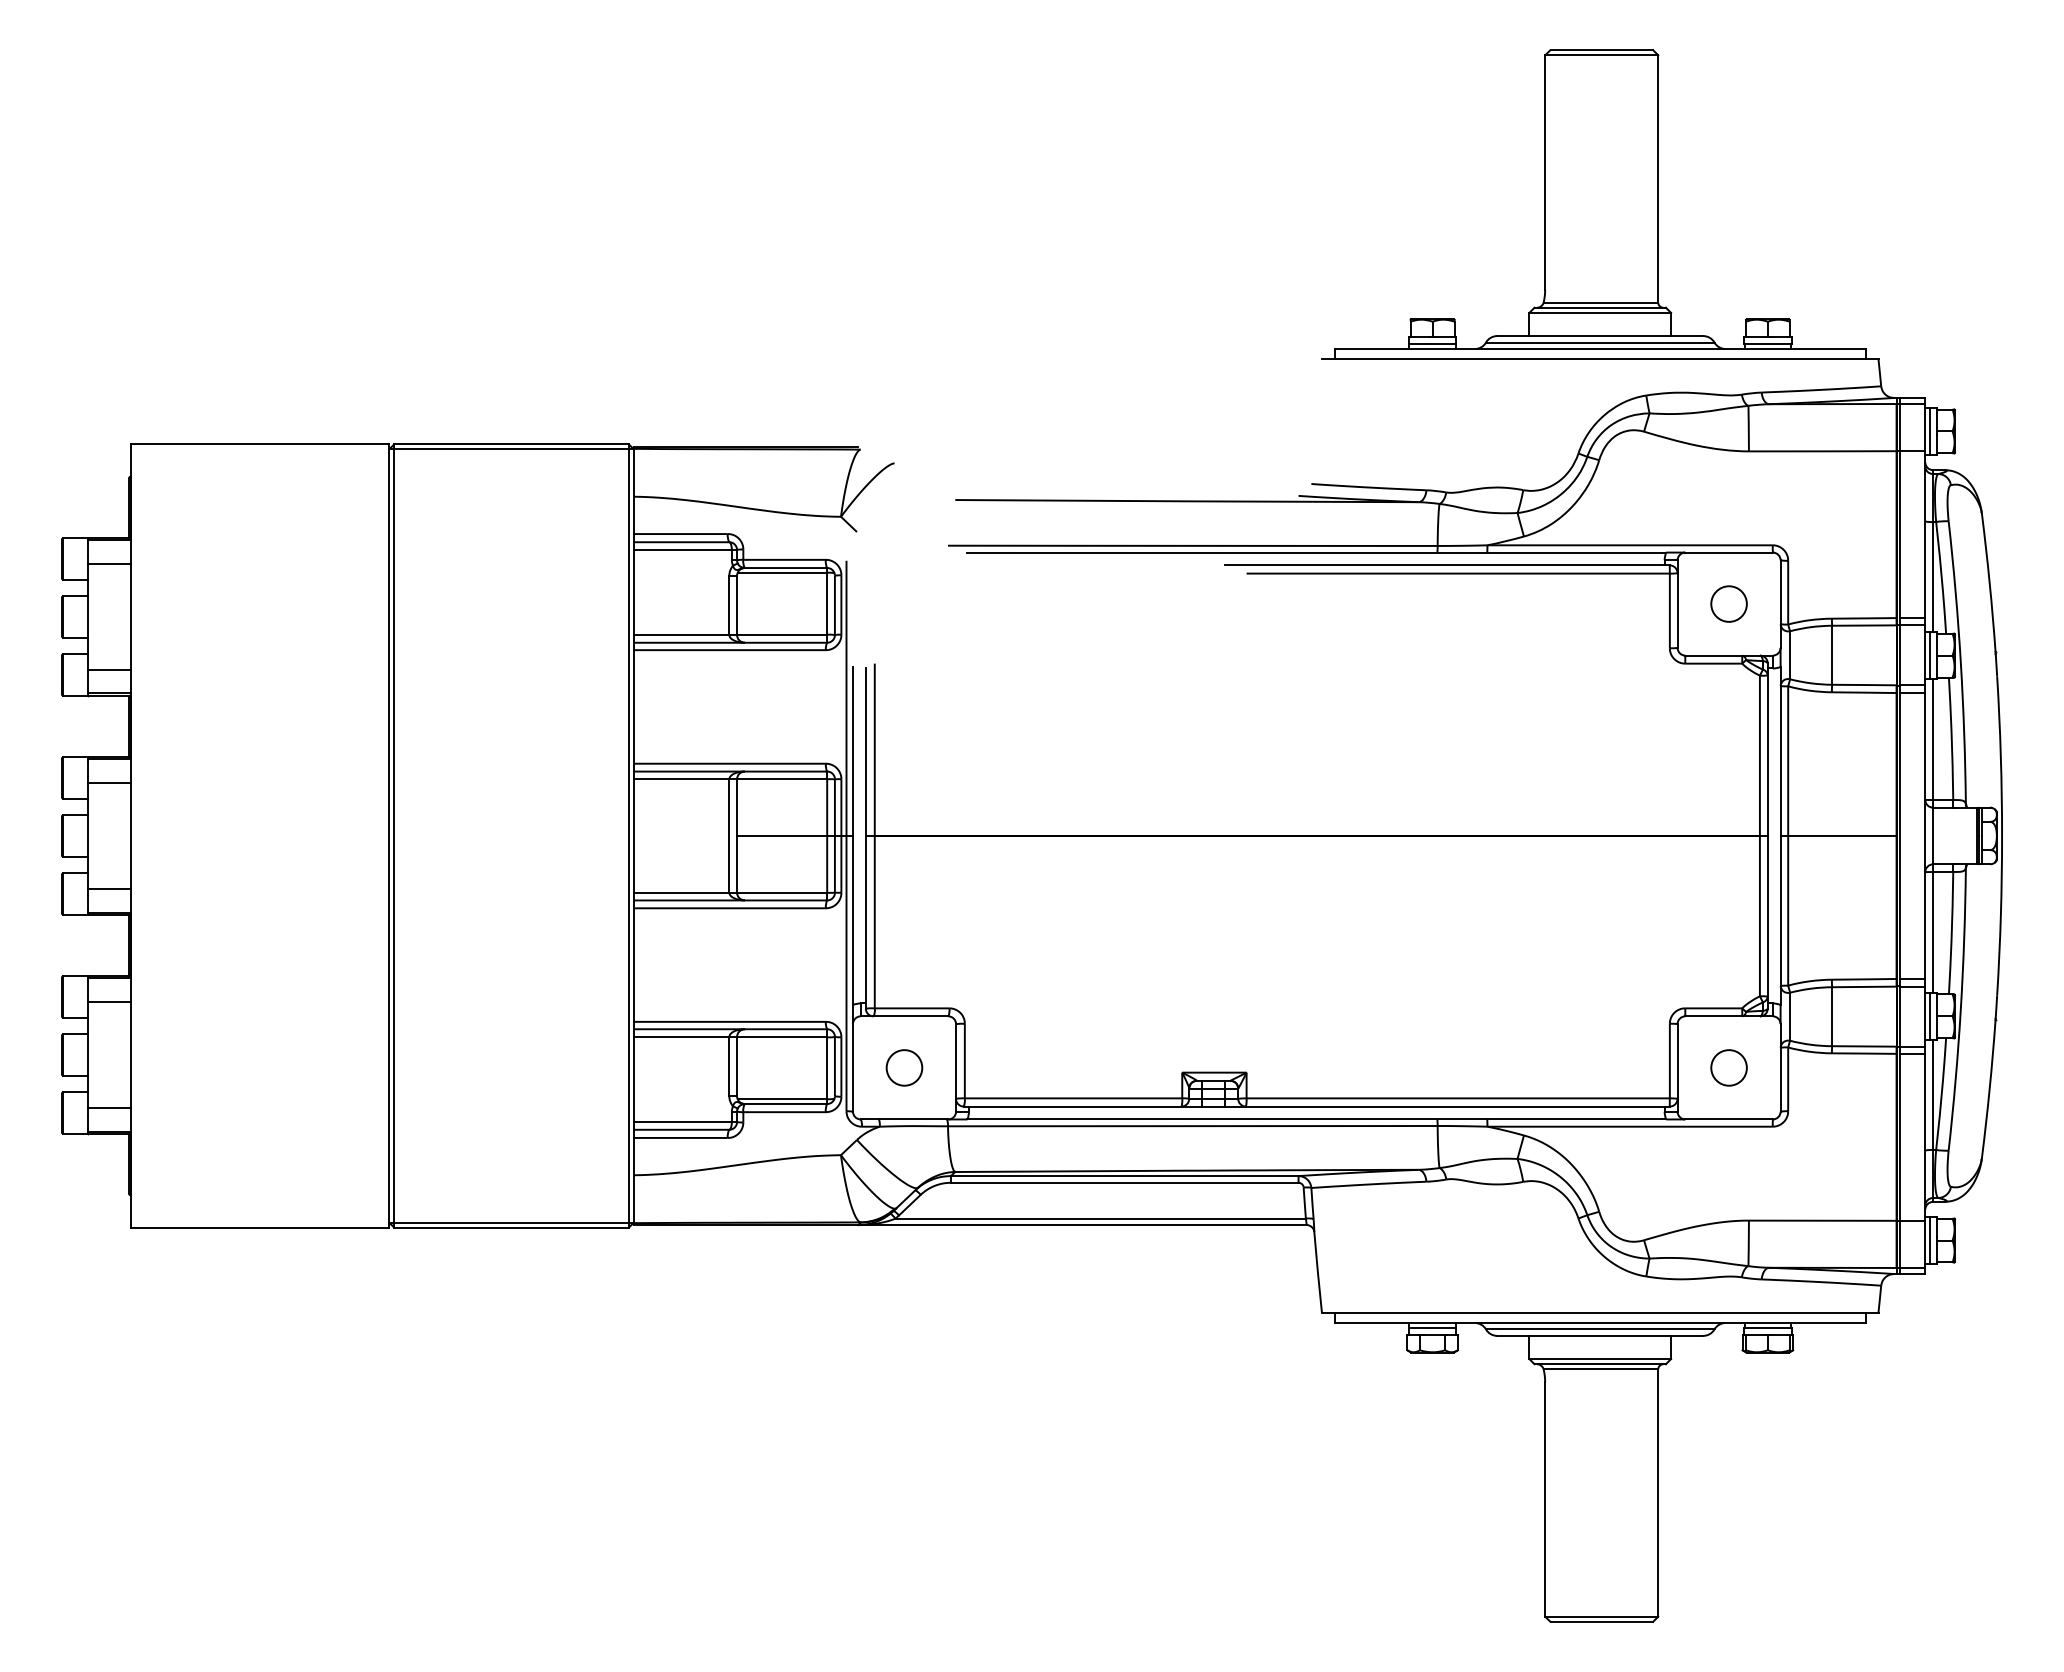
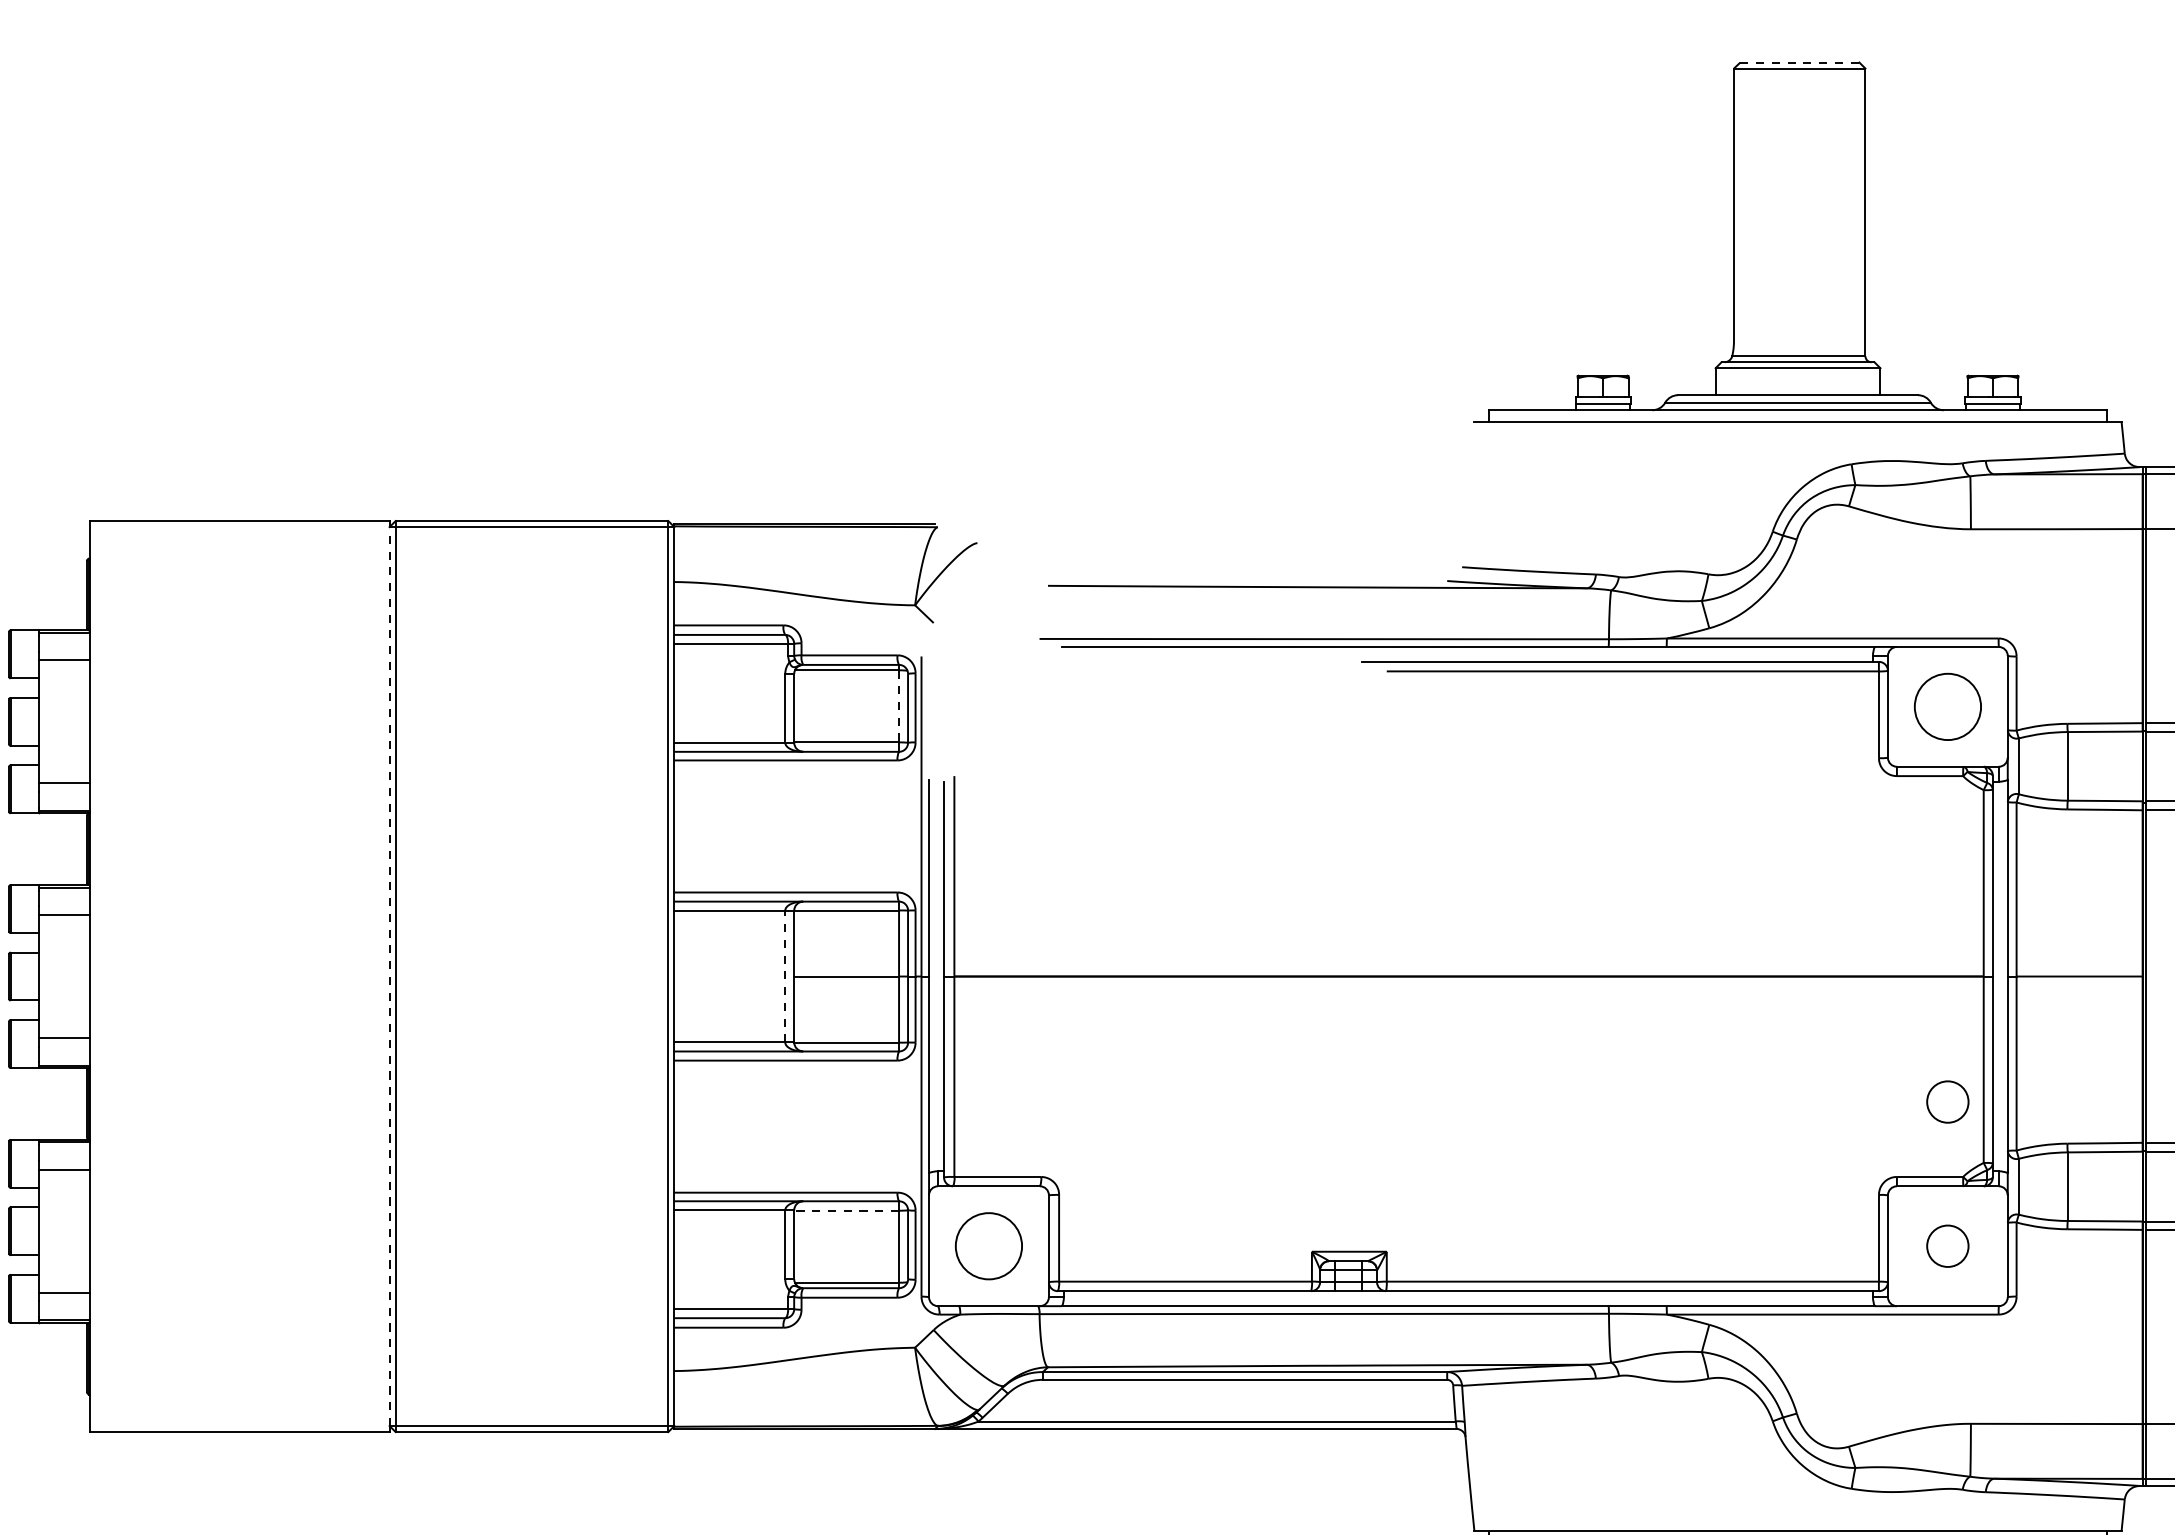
line: (1602, 50) -> (1800, 63), solid -> dashed
line: (827, 603) -> (899, 706), solid -> dashed
circle: (1728, 603) -> (1947, 706), size x1.6
line: (729, 835) -> (785, 975), solid -> dashed
line: (389, 836) -> (390, 977), solid -> dashed
circle: (1728, 943) -> (1947, 1101), added
line: (781, 1037) -> (845, 1210), solid -> dashed
circle: (904, 1067) -> (988, 1245), size x1.6

